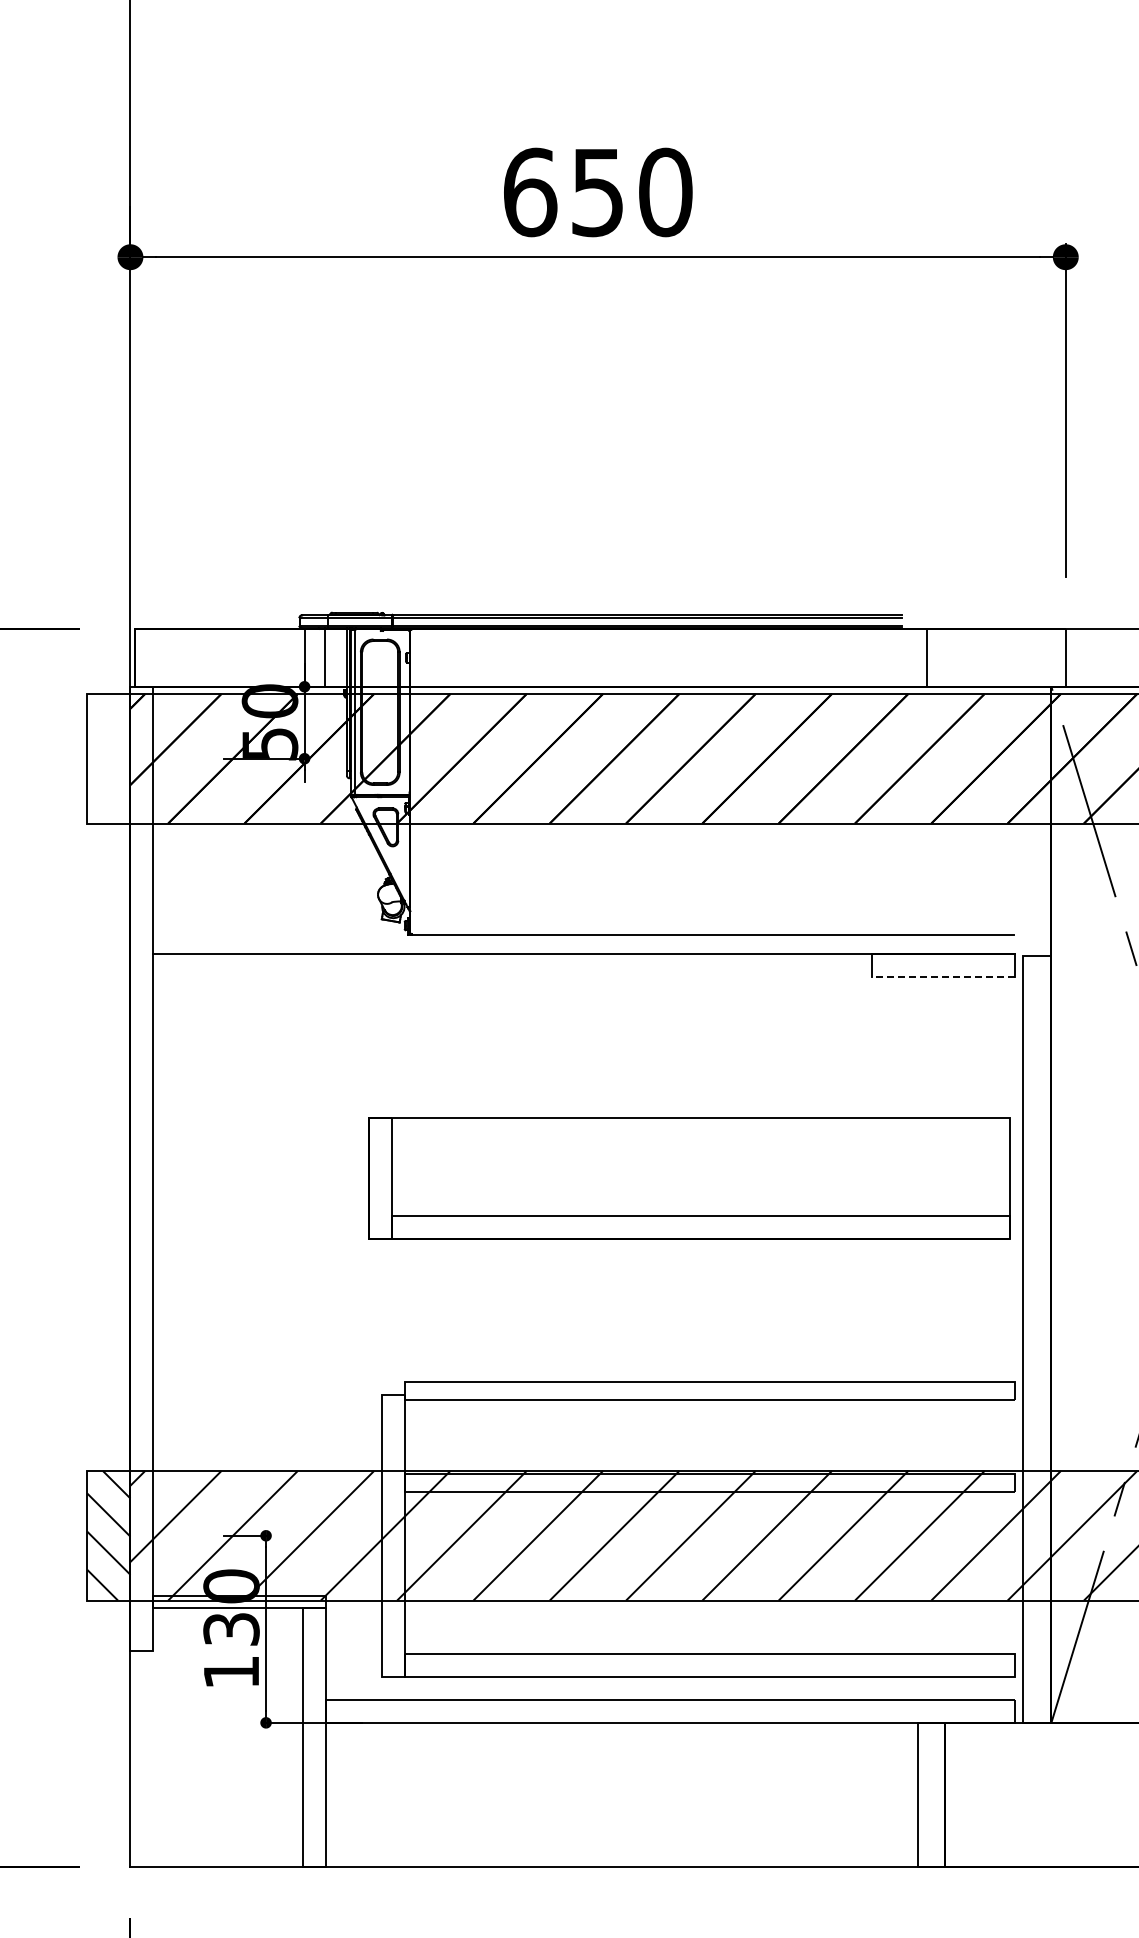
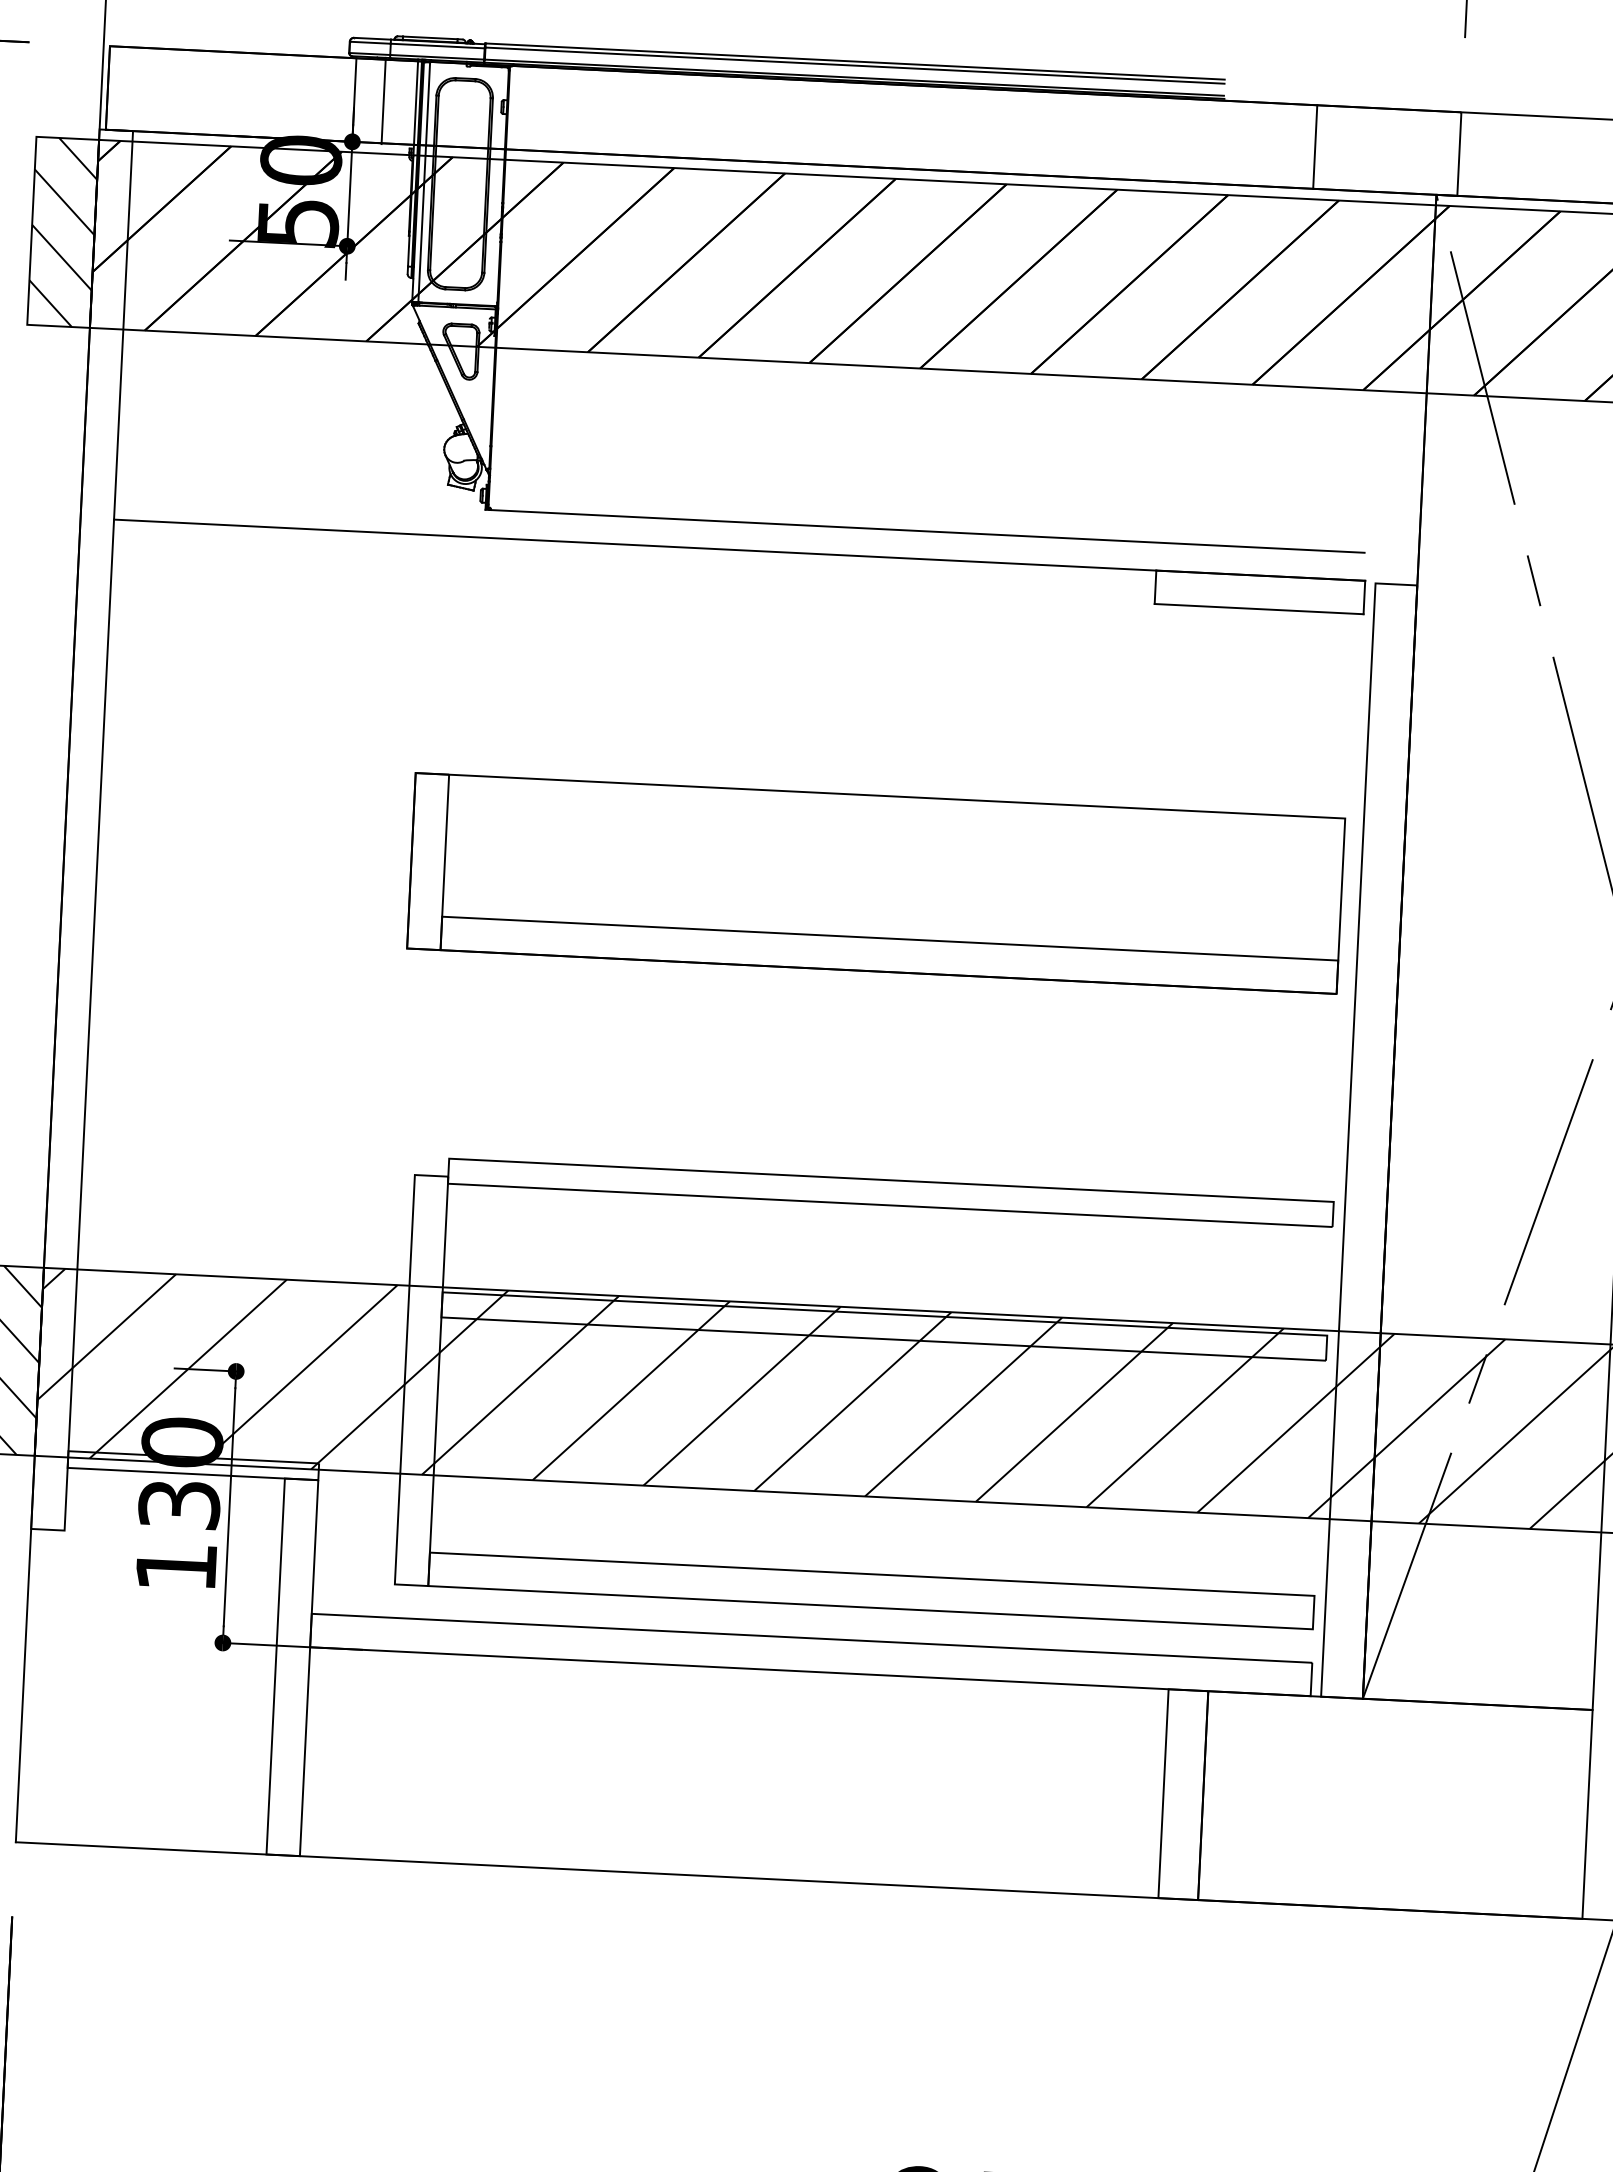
line: (926, 657) -> (1315, 146), moved
hatch: (108, 758) -> (62, 231), added
line: (943, 977) -> (1259, 609), dashed -> solid

